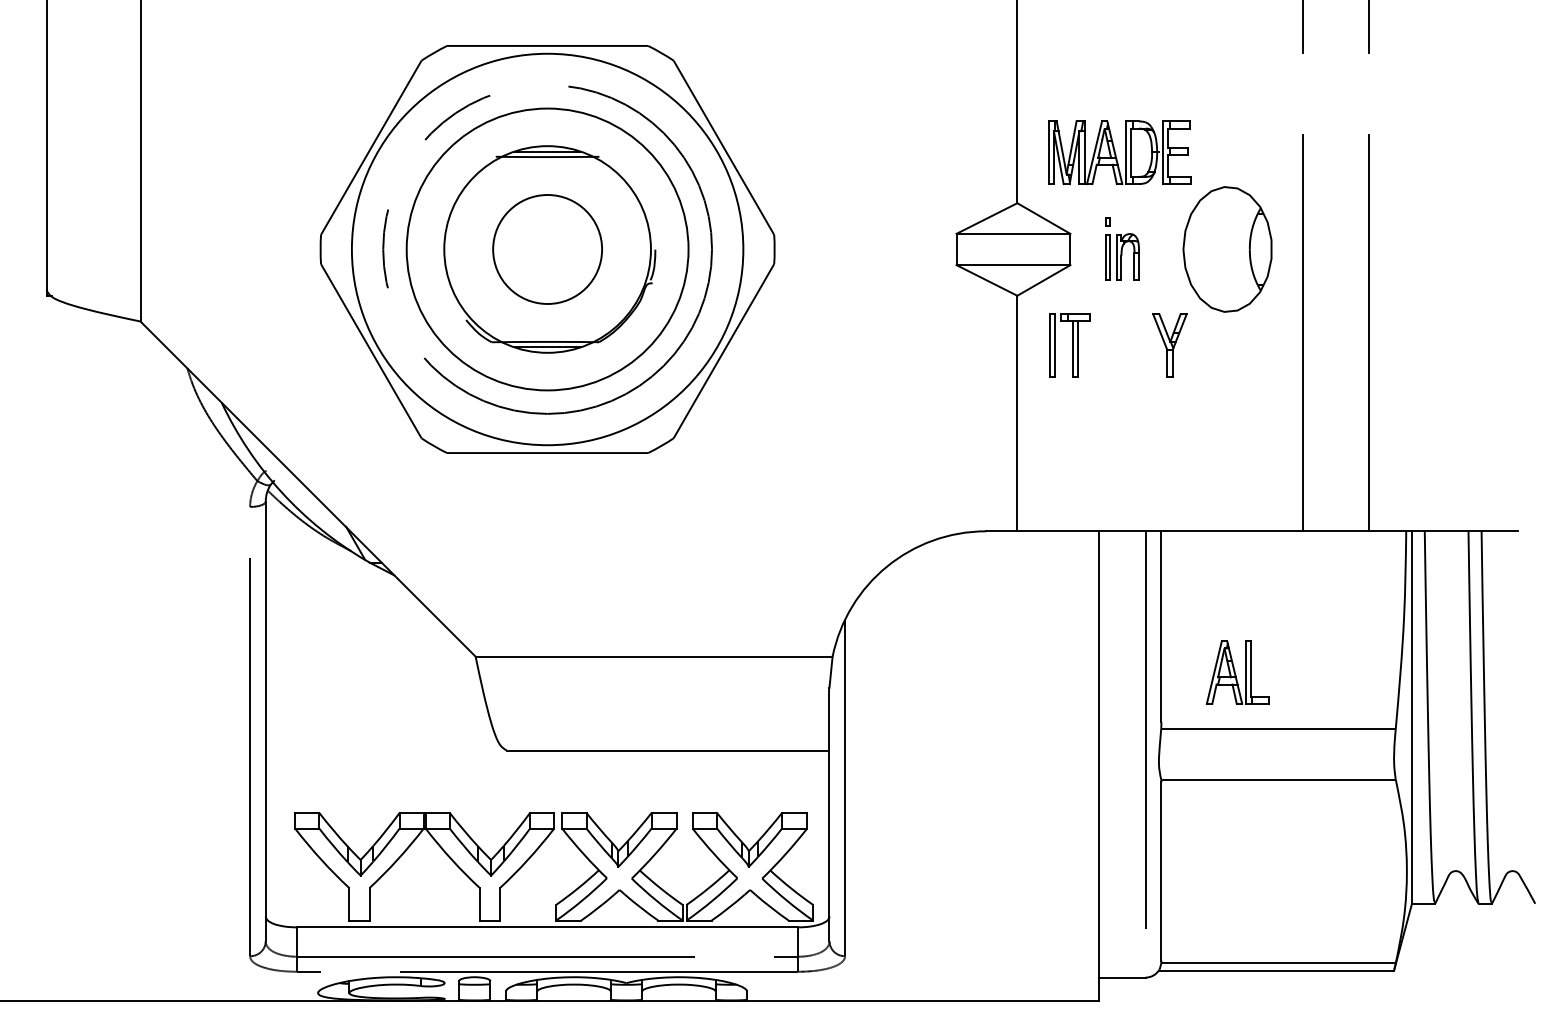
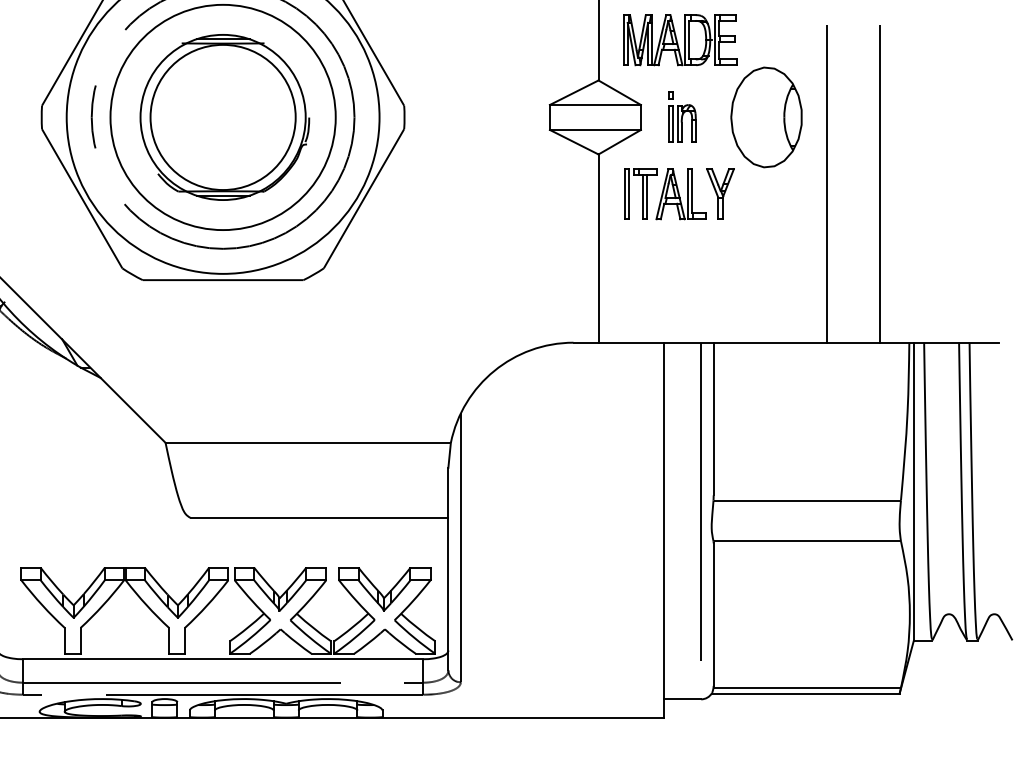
circle: (547, 249) -> (223, 117), size x1.67
part: (1237, 672) -> (680, 194), moved

